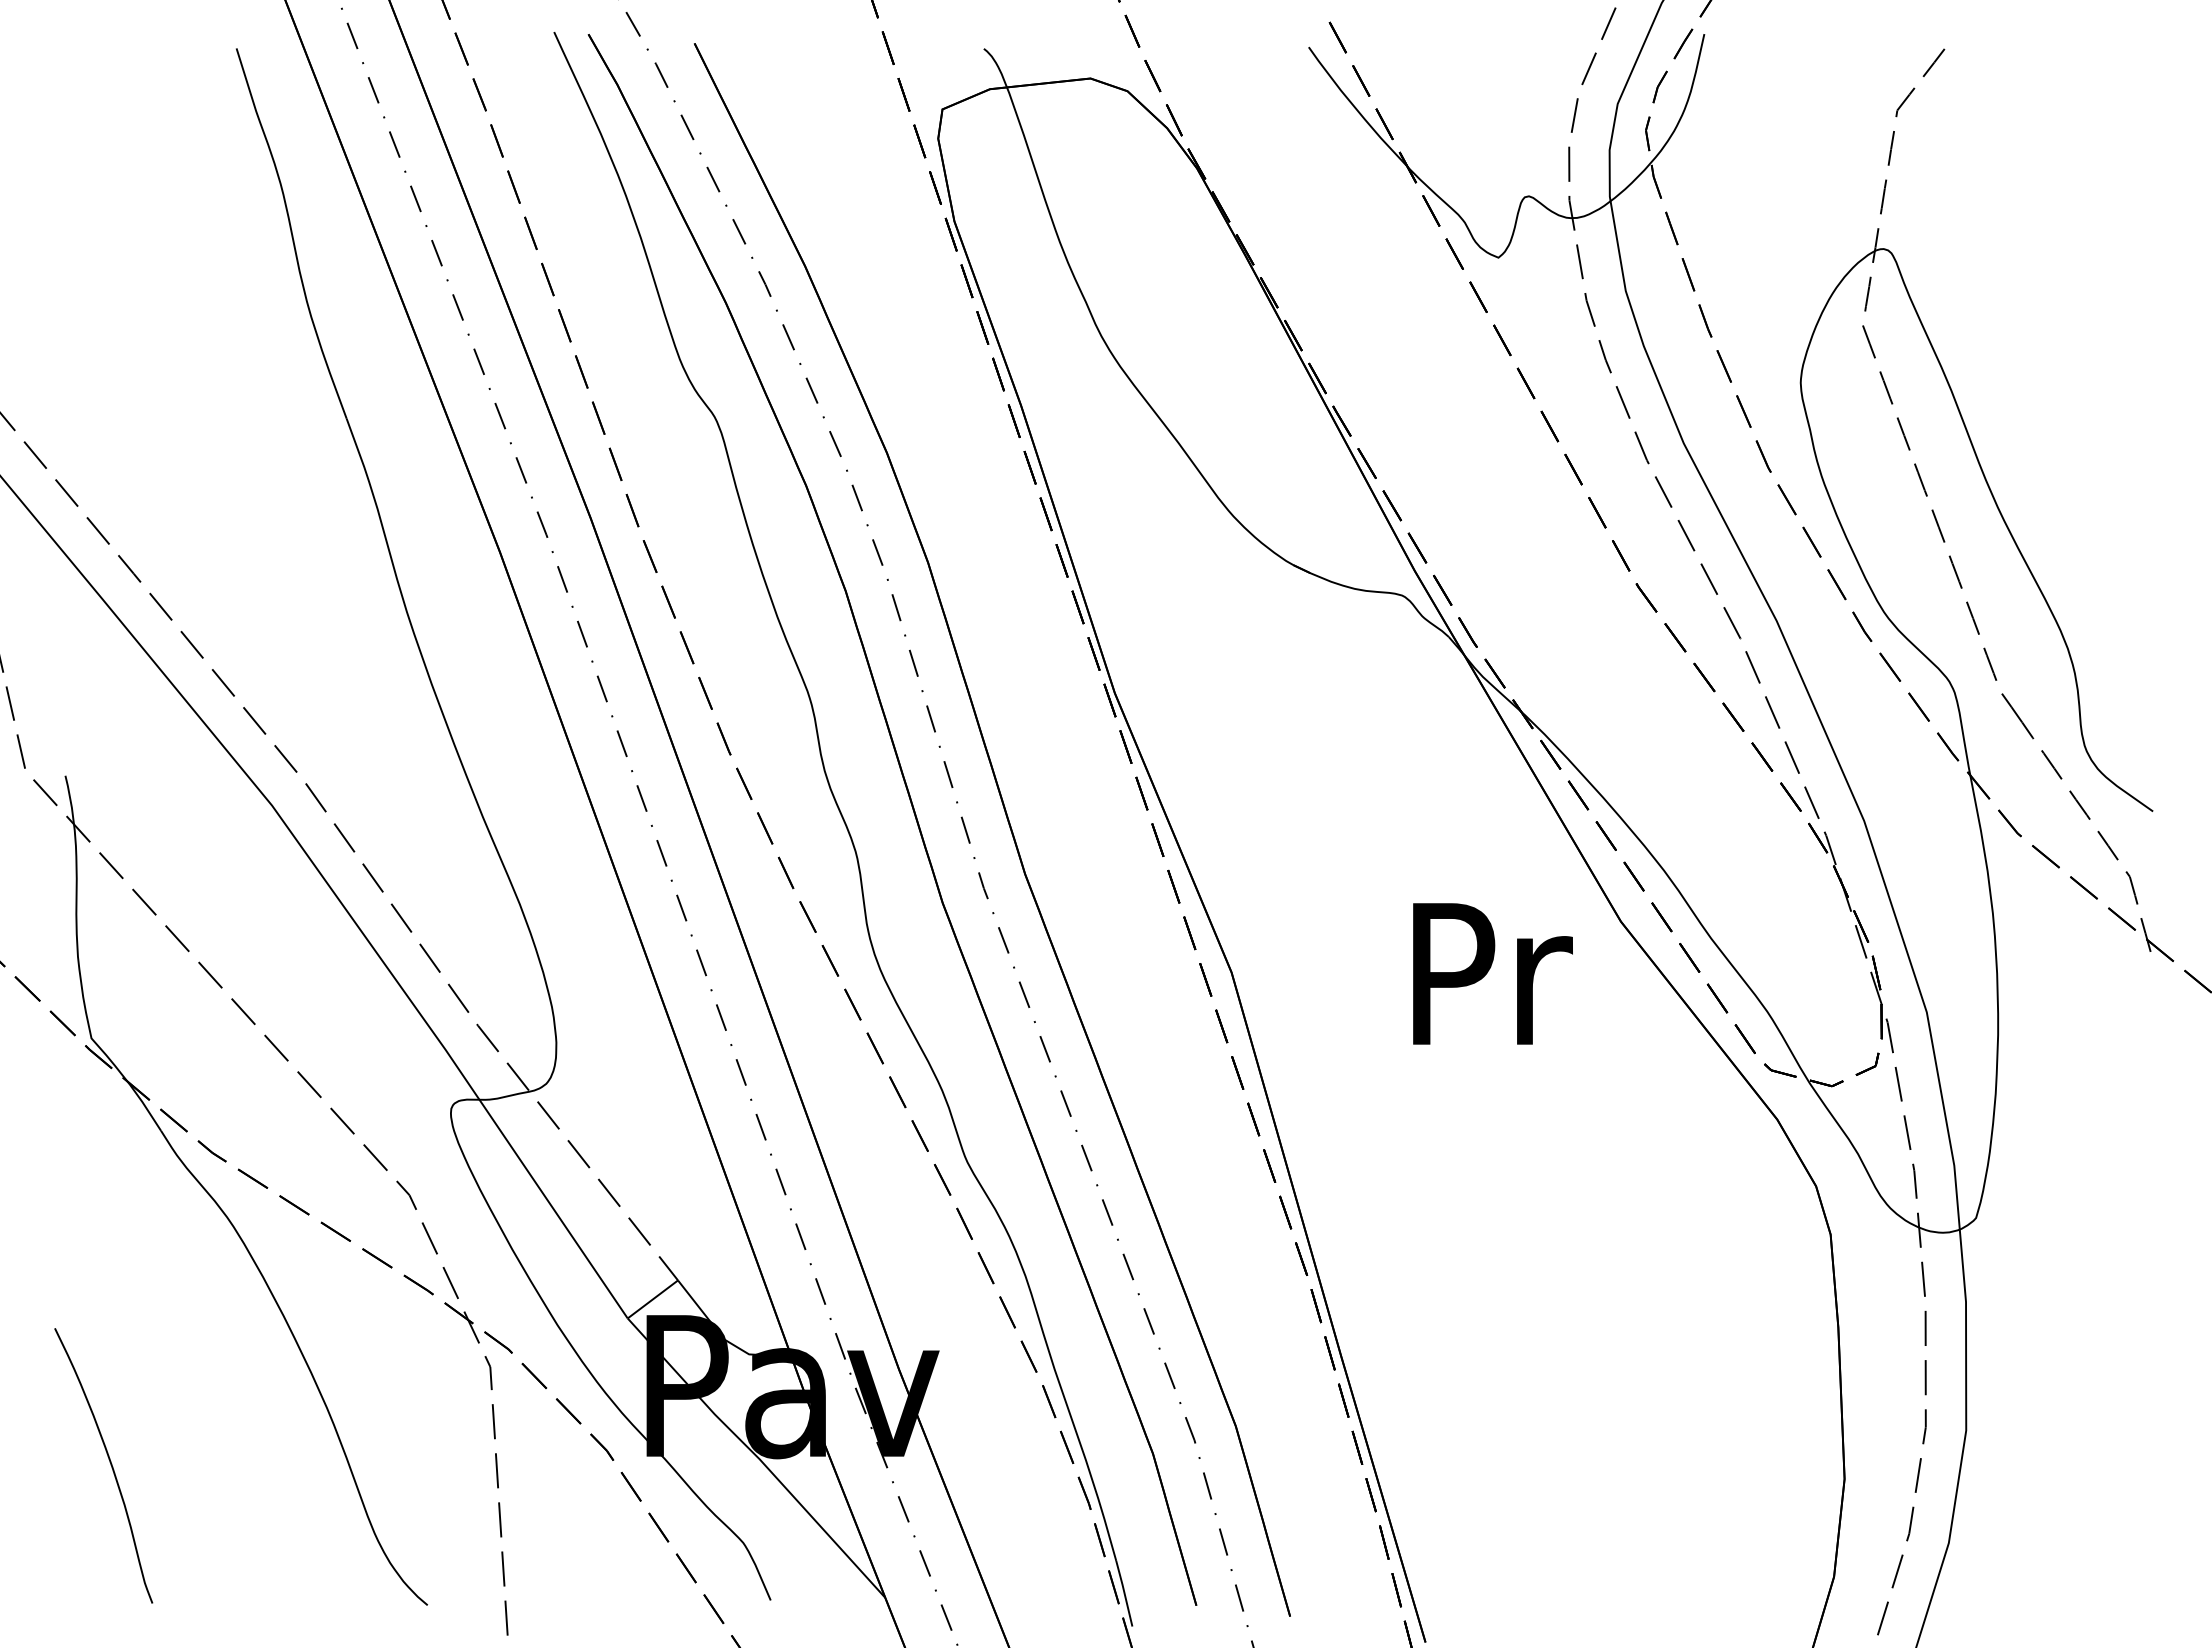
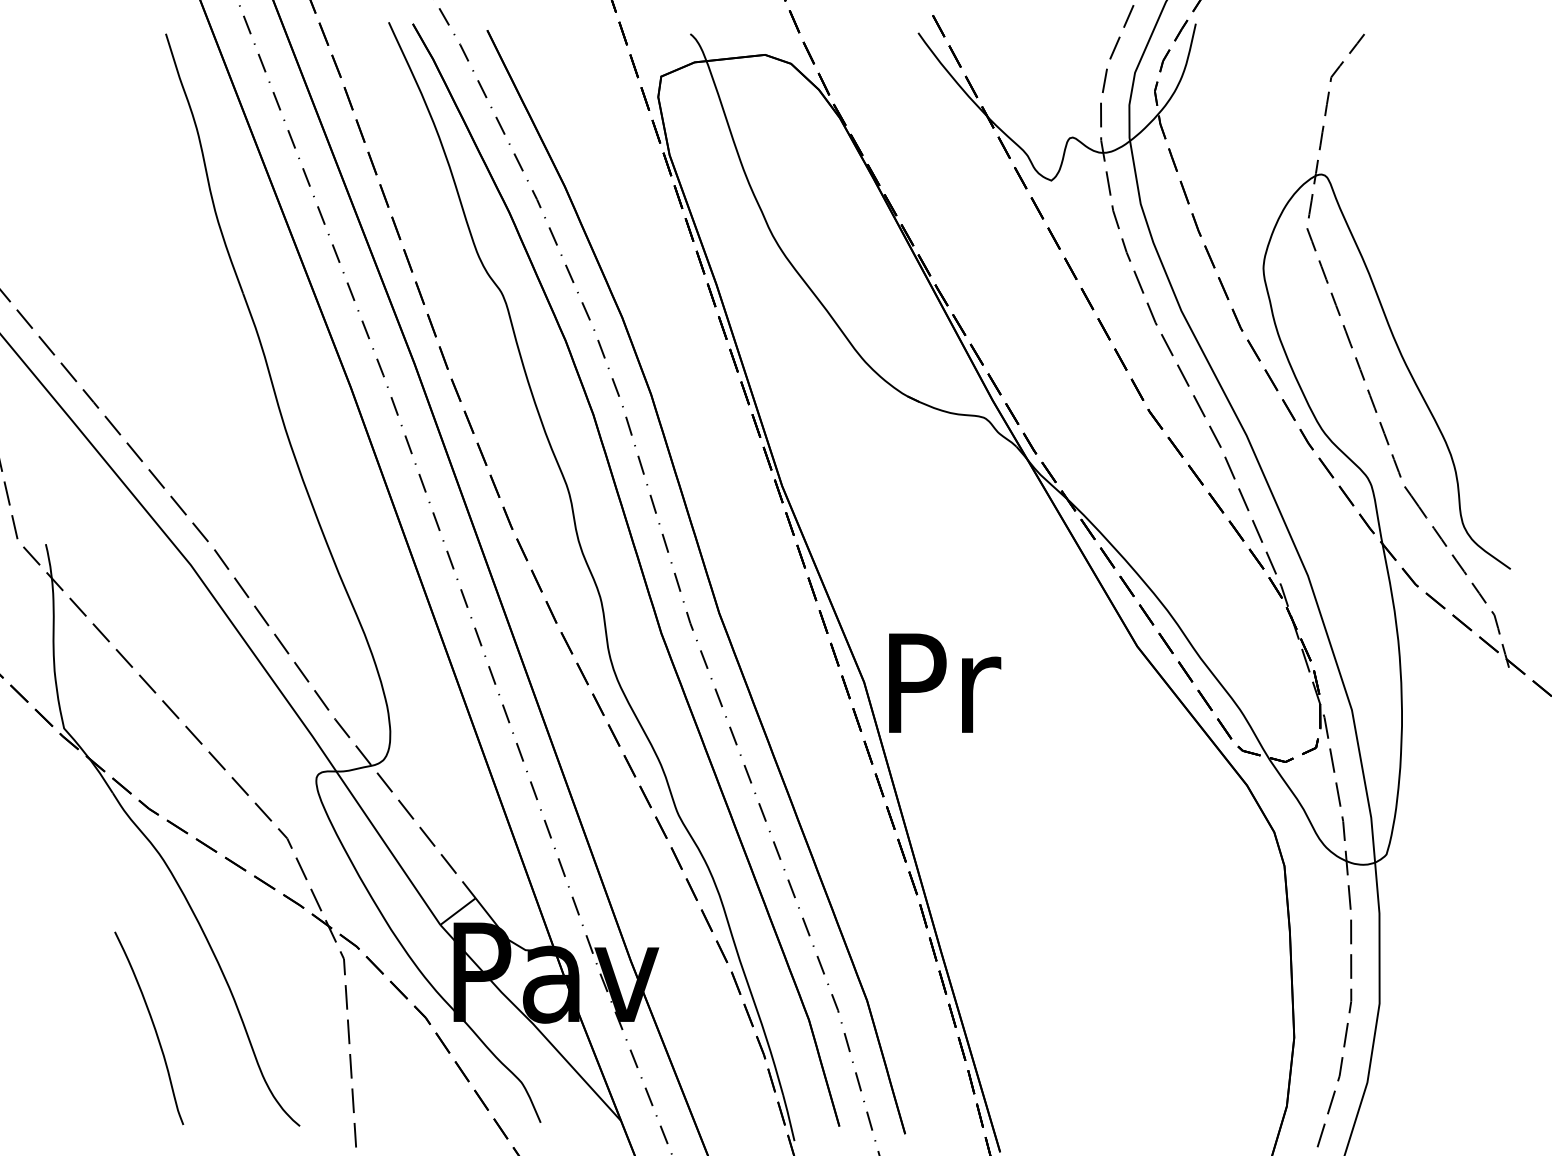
text: (1492, 973) -> (944, 682), moved
curve: (109, 1462) -> (153, 1026), moved

